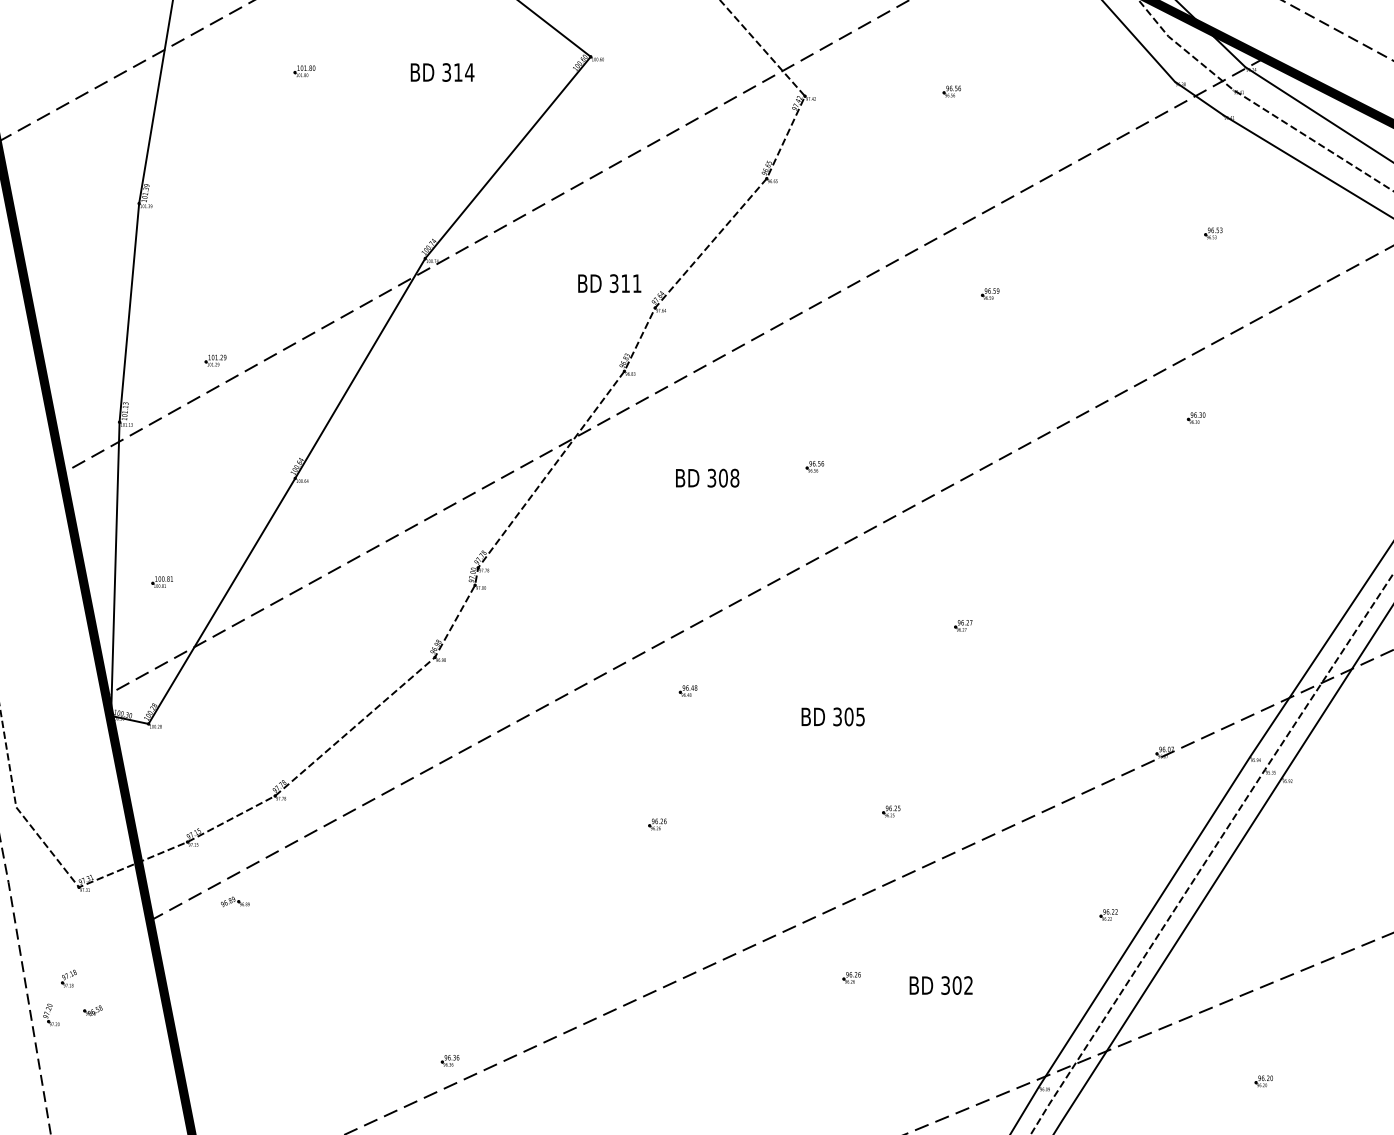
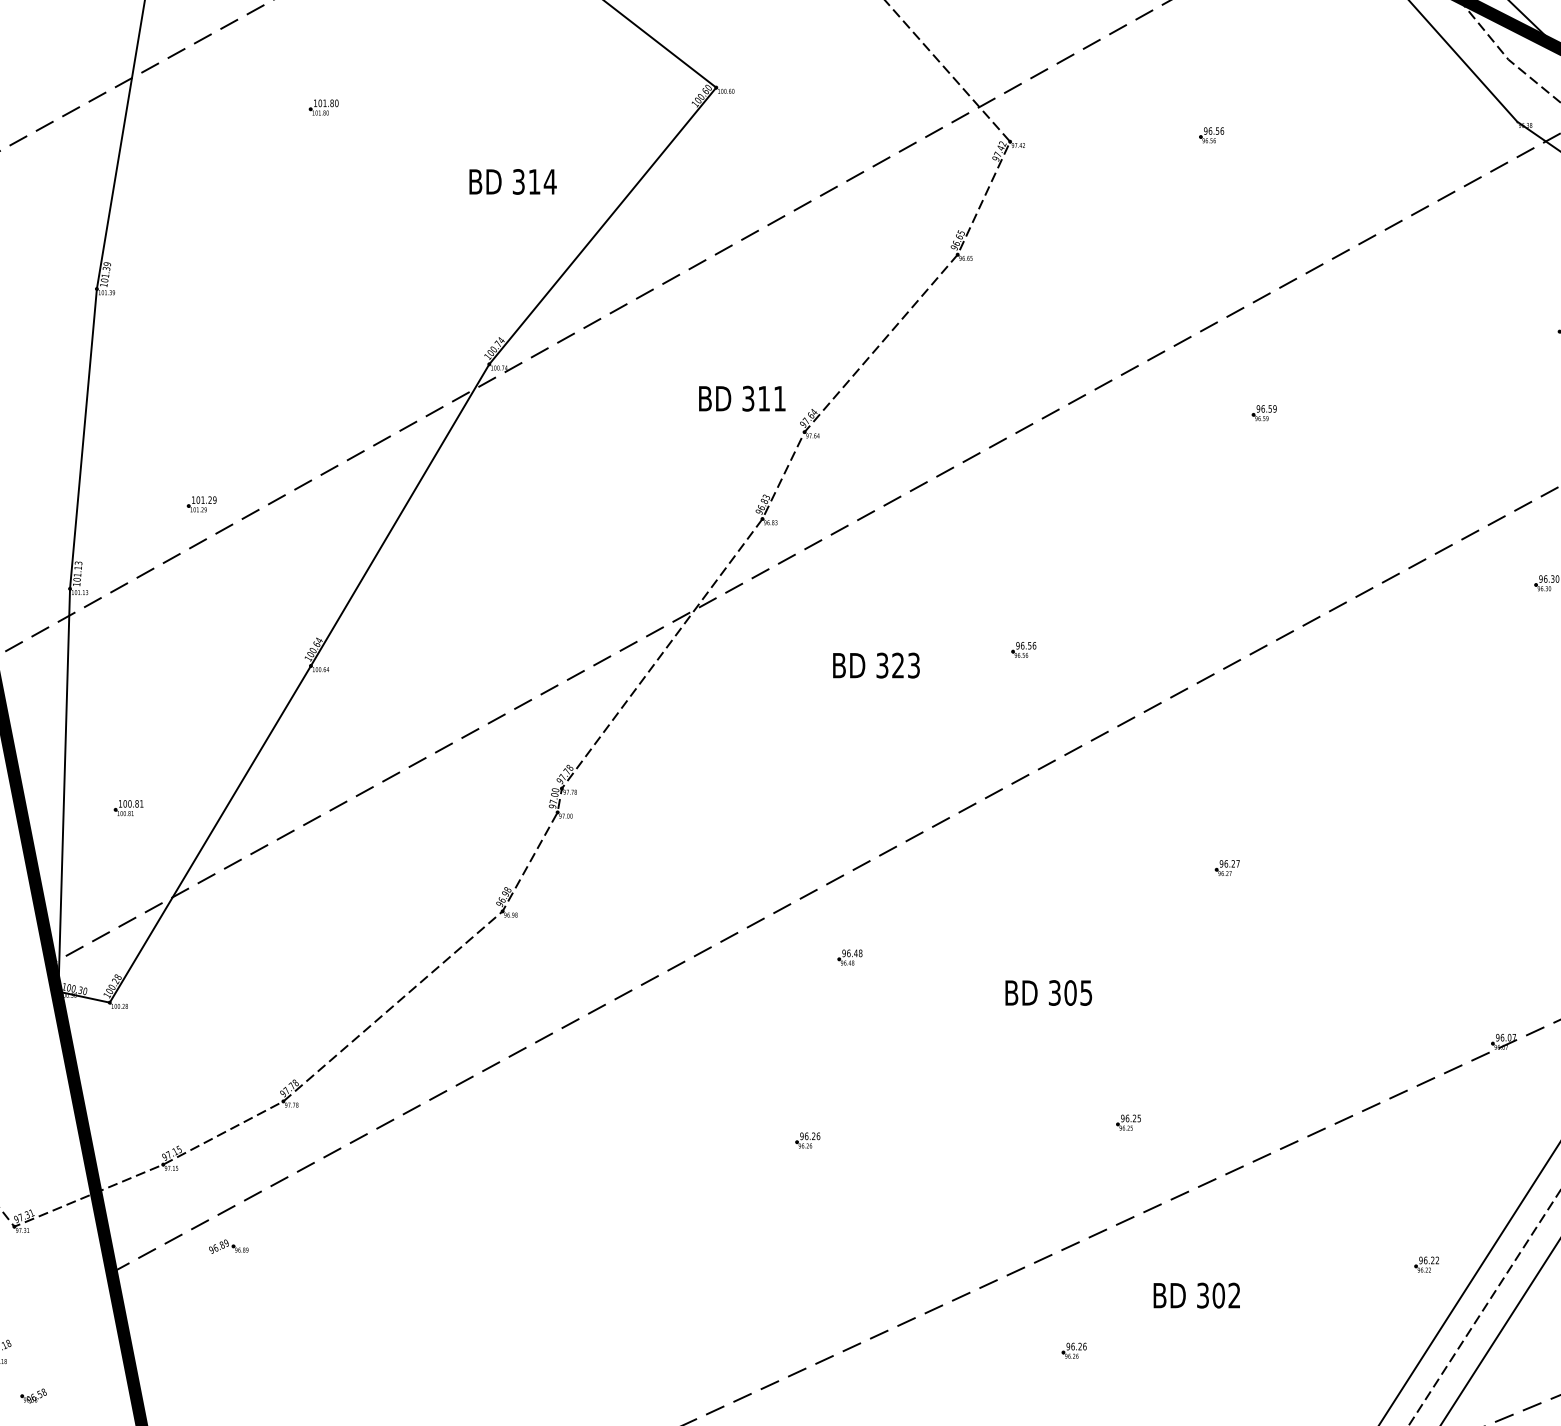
text: (442, 72) -> (512, 181), moved
text: (729, 477) -> (906, 664), 308 -> 323
text: (940, 985) -> (1195, 1295), moved

